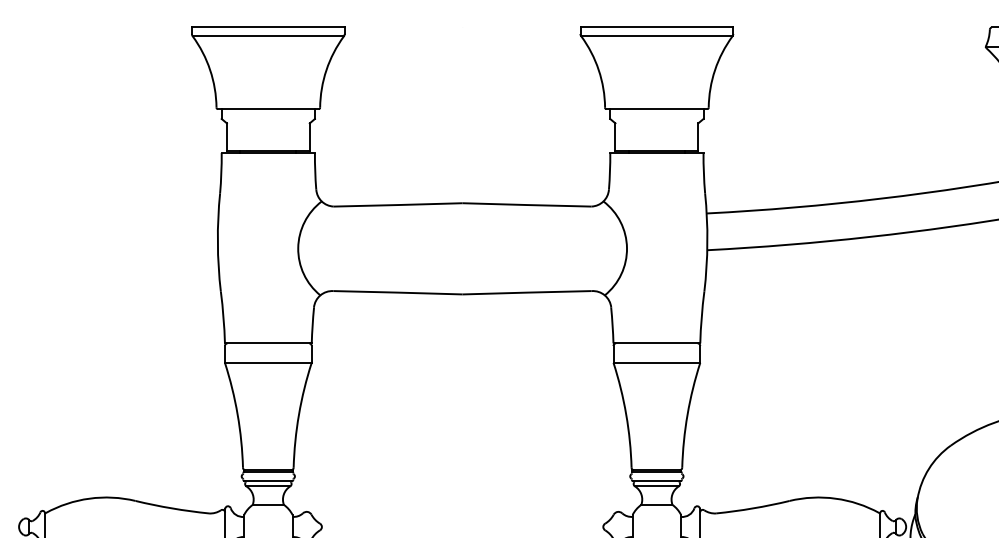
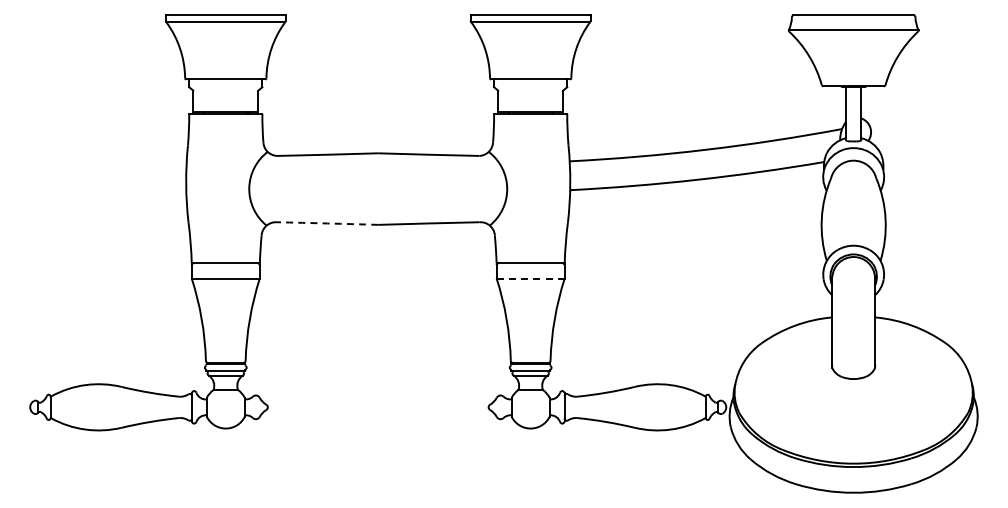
arc: (397, 292) -> (327, 223), solid -> dashed
line: (656, 362) -> (530, 278), solid -> dashed

